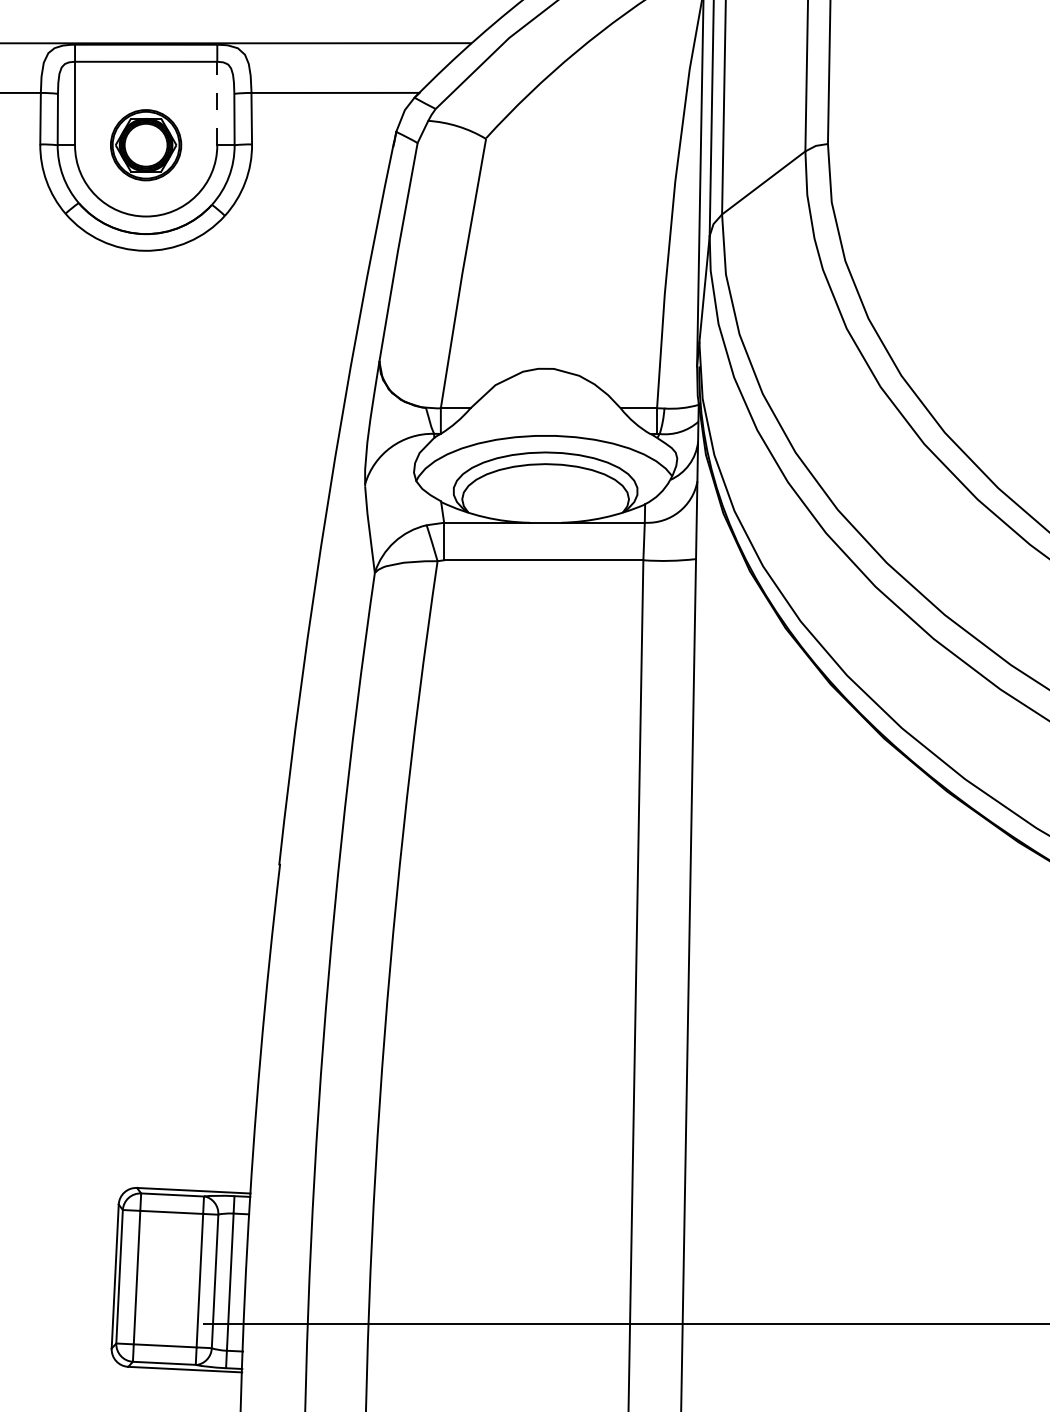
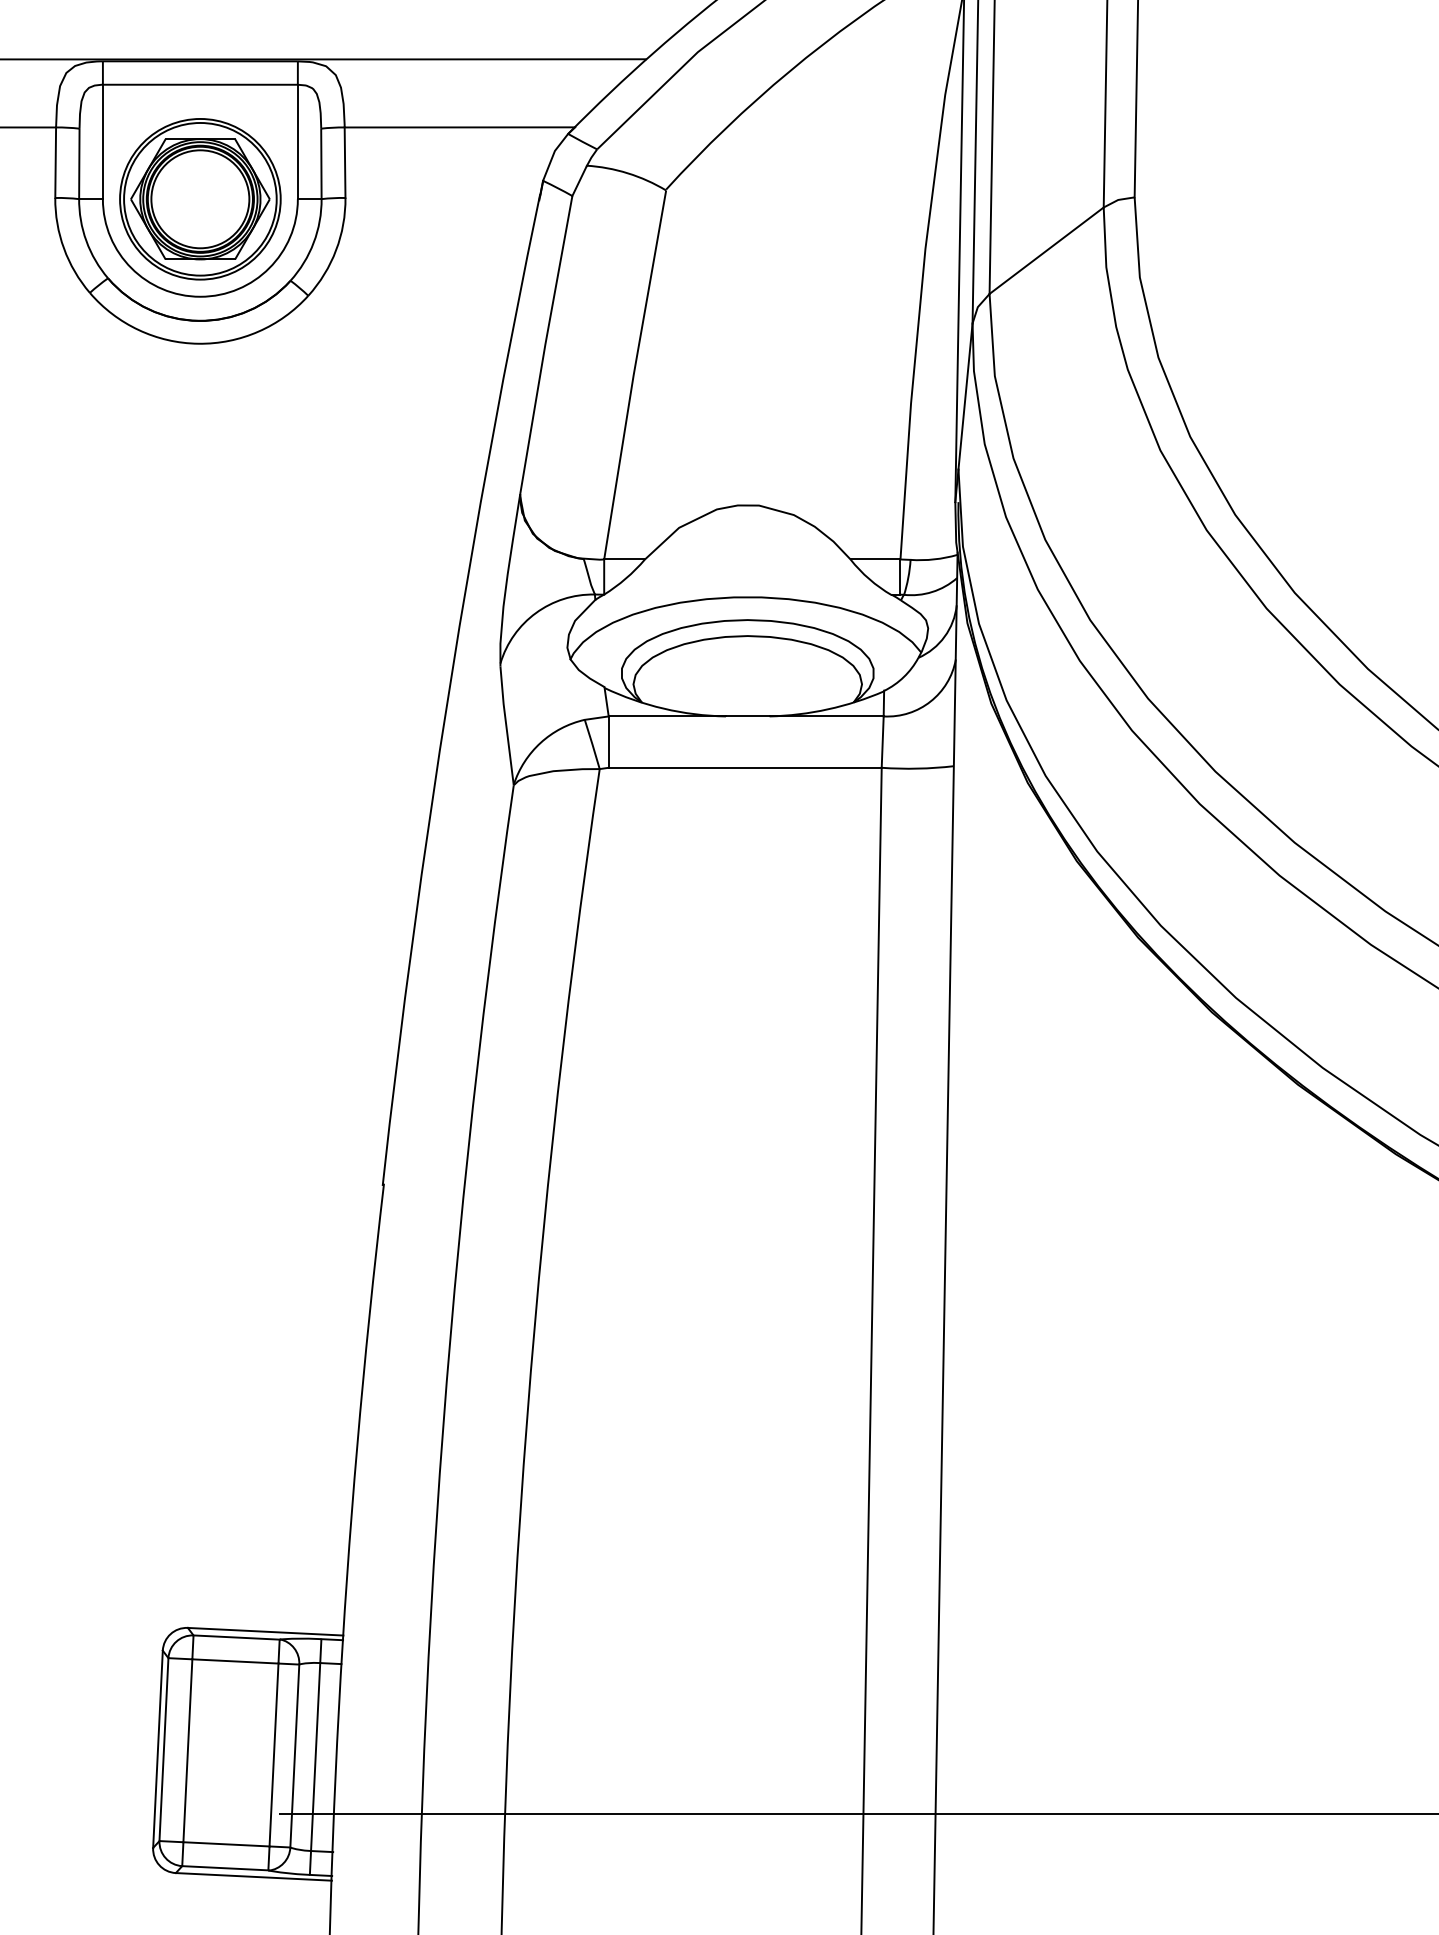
line: (217, 103) -> (298, 141), dashed -> solid
part: (145, 144) -> (199, 198), size x1.67

